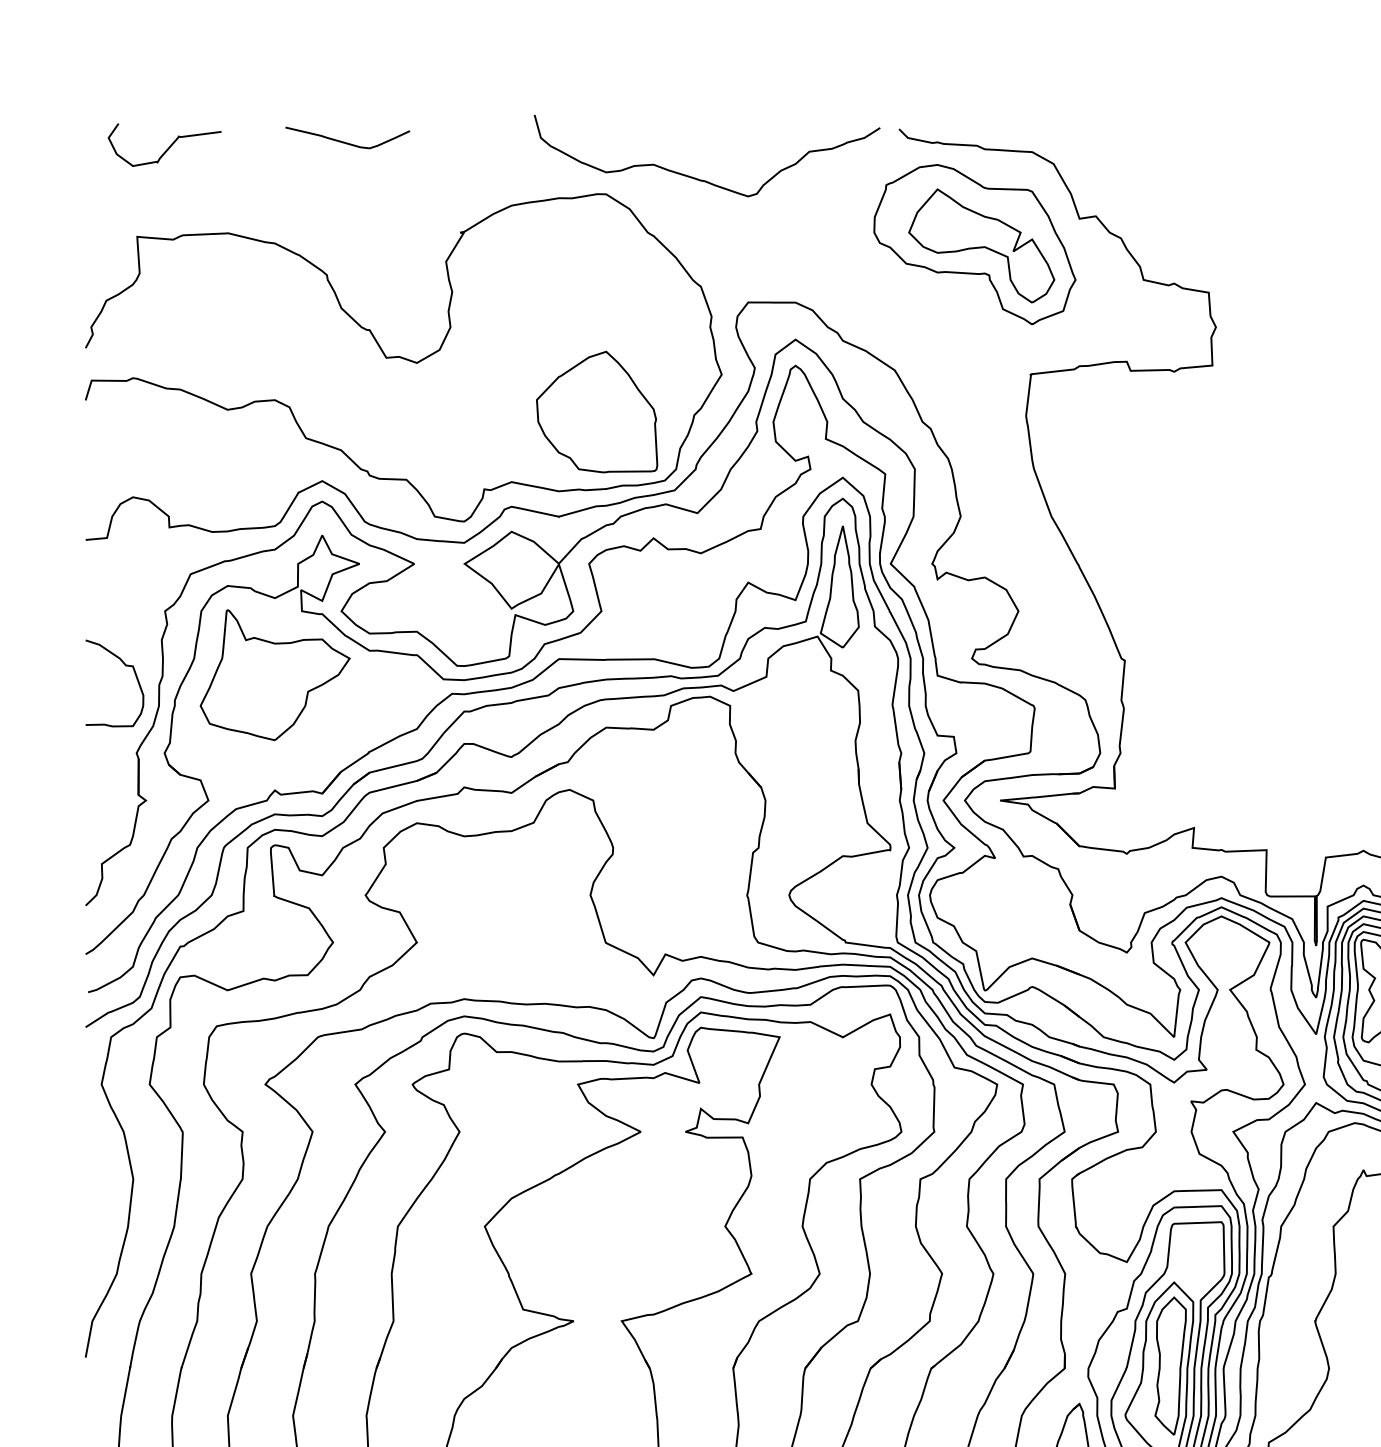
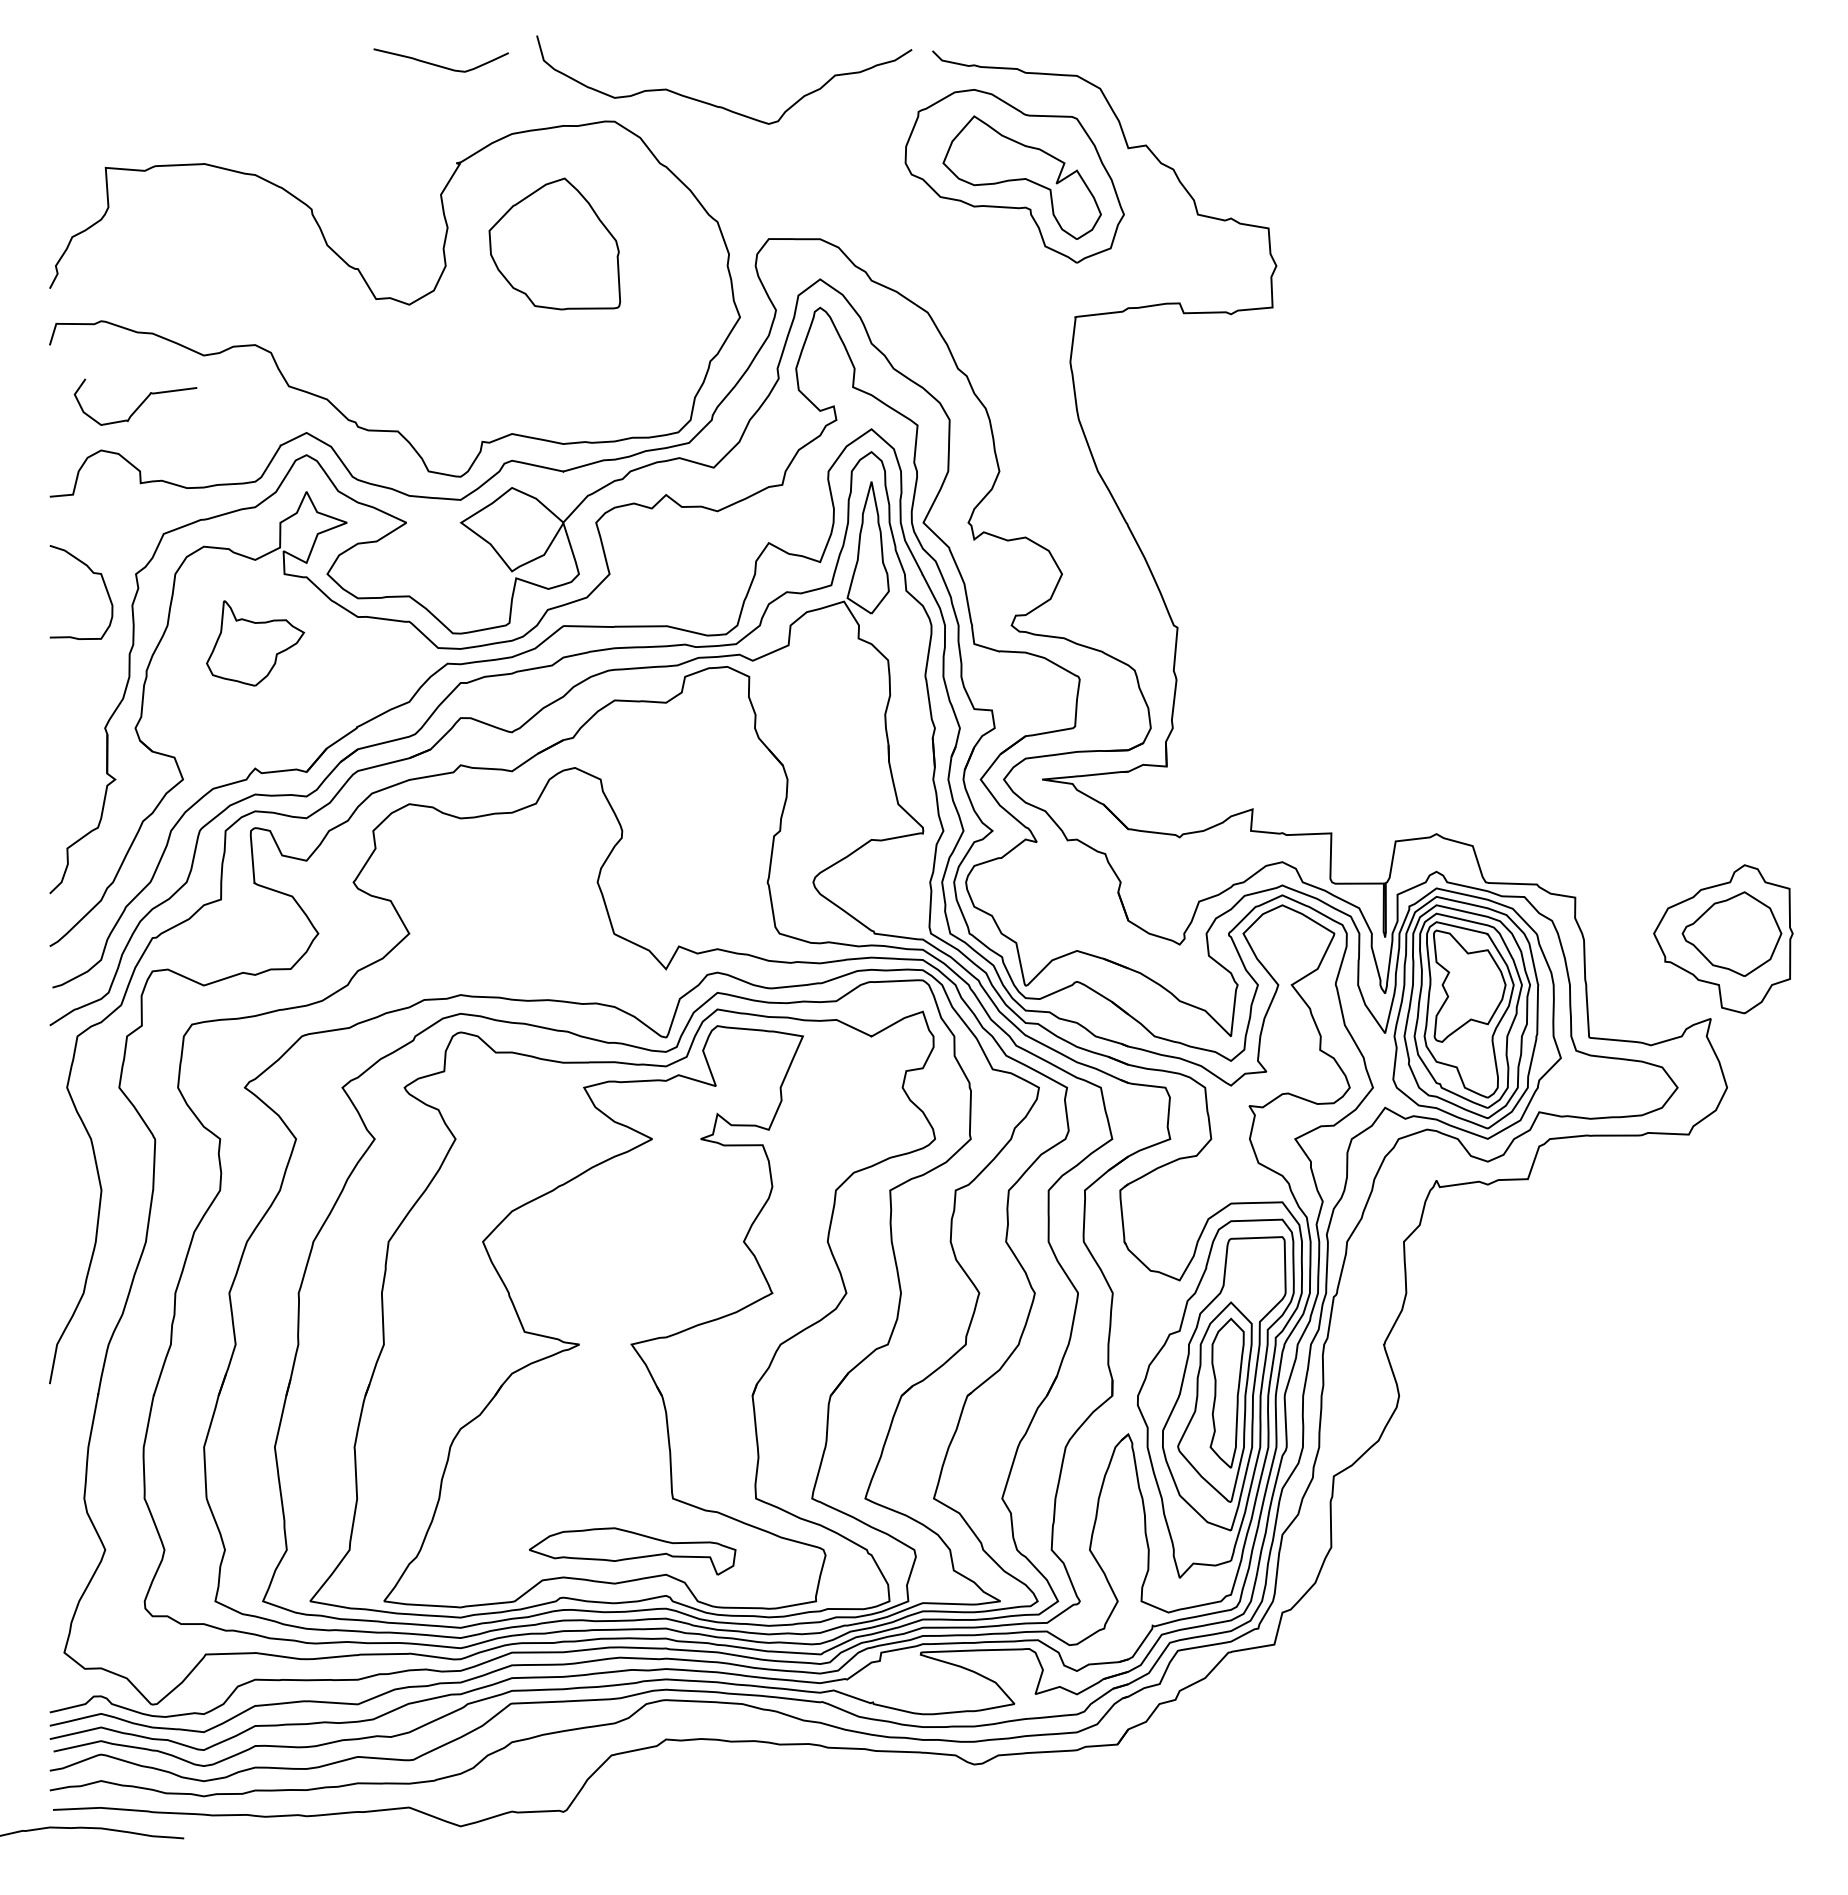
curve: (344, 141) -> (437, 64), moved
curve: (168, 147) -> (139, 404), moved
part: (596, 411) -> (554, 243), moved
curve: (125, 665) -> (92, 573), moved
part: (275, 675) -> (255, 643), size x0.6

